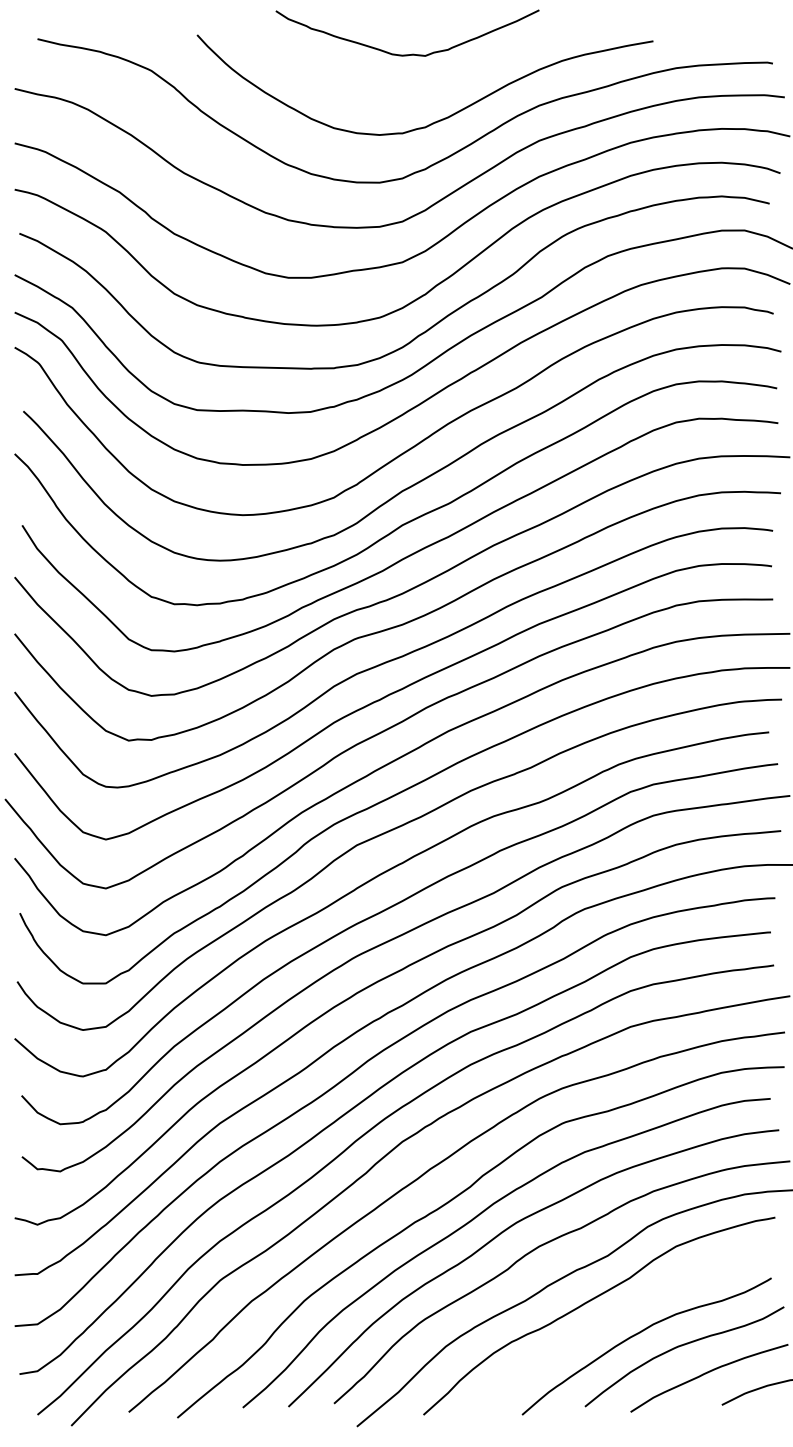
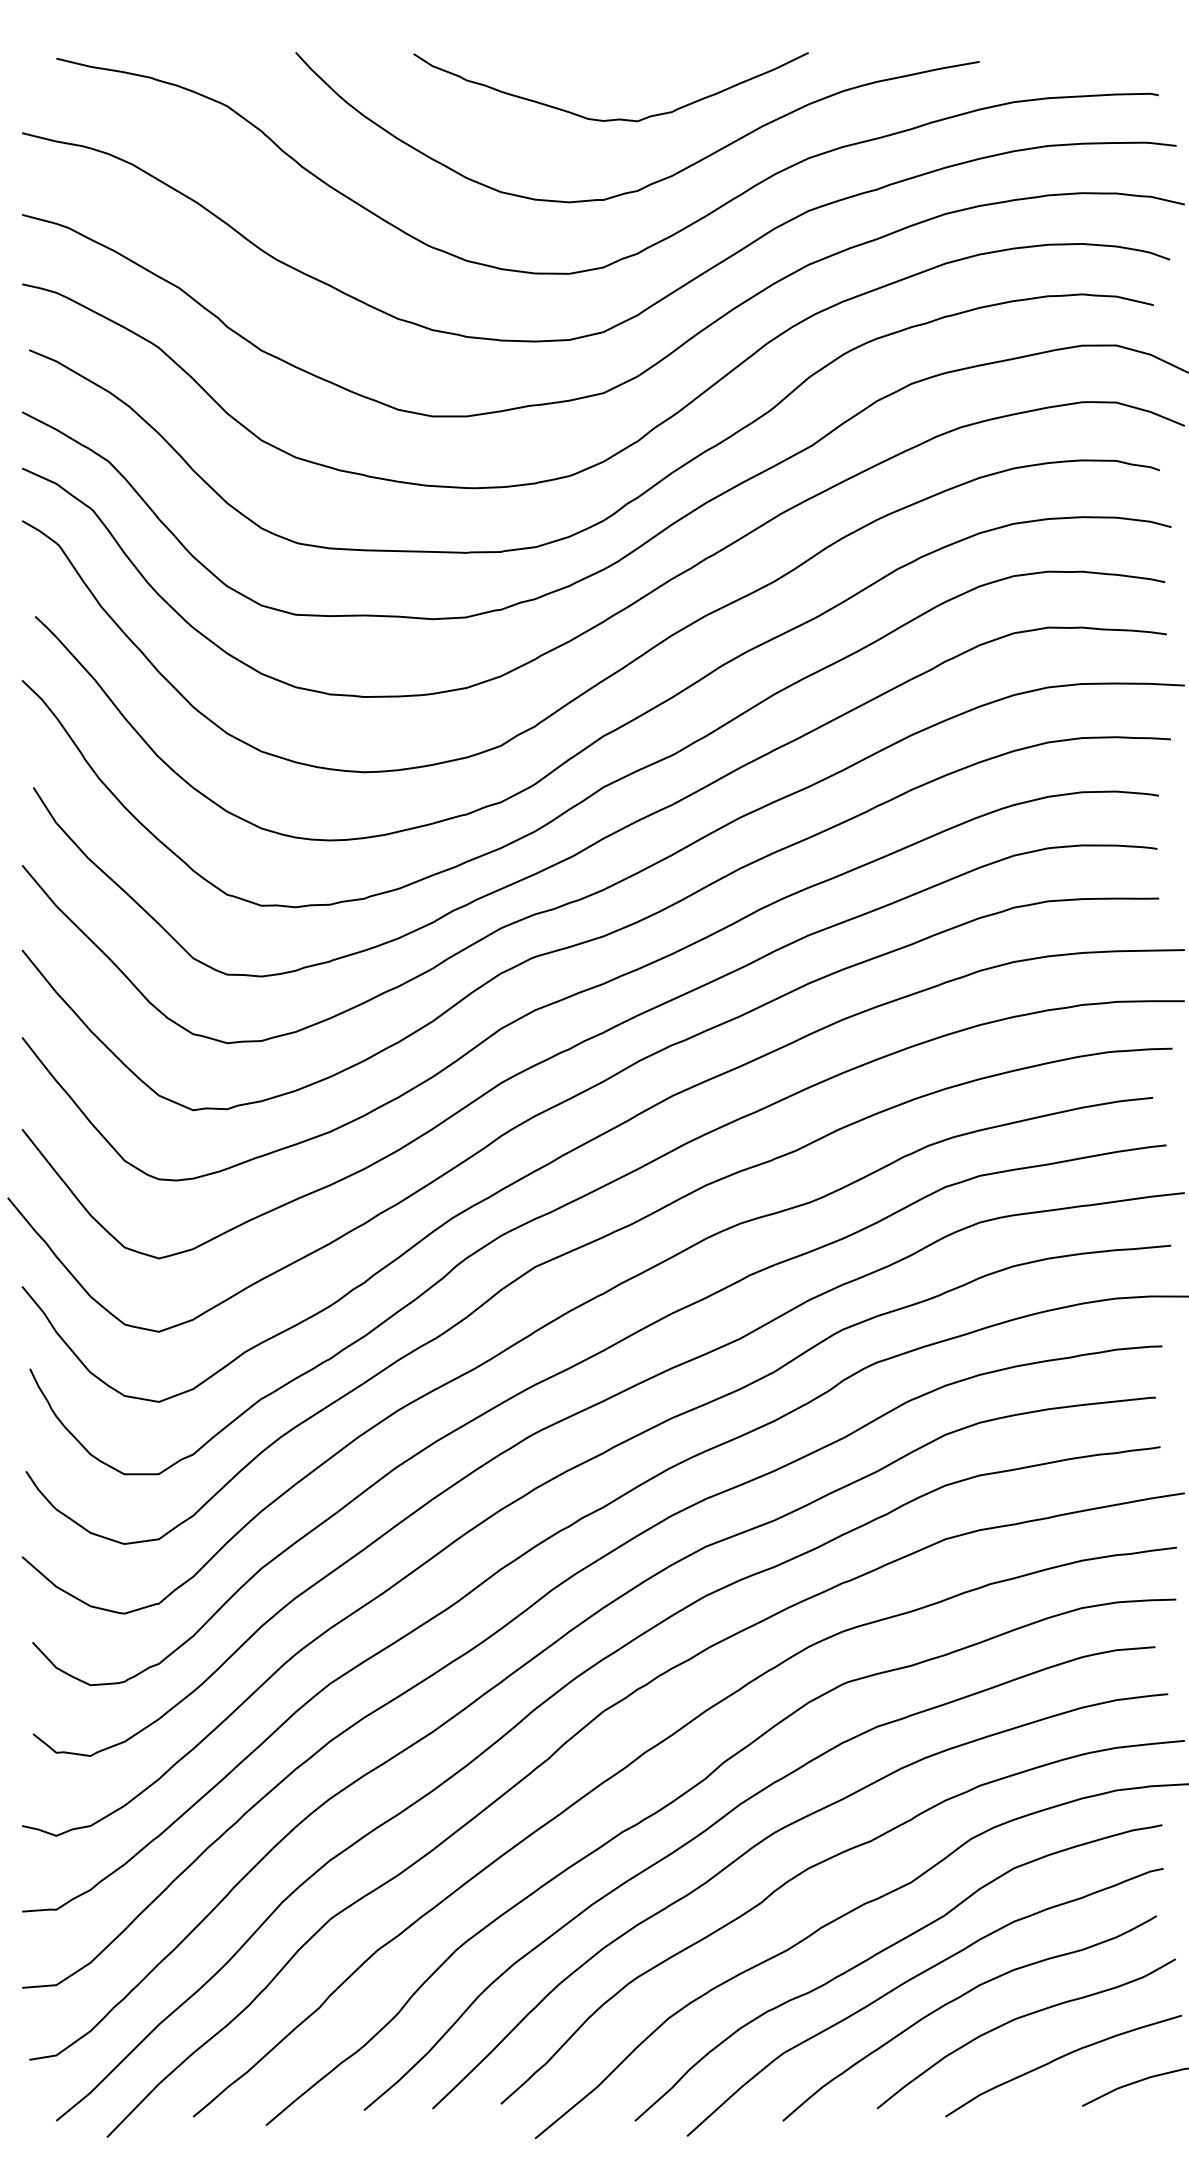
curve: (412, 53) -> (618, 117), moved
curve: (606, 1322) -> (909, 1982), added

